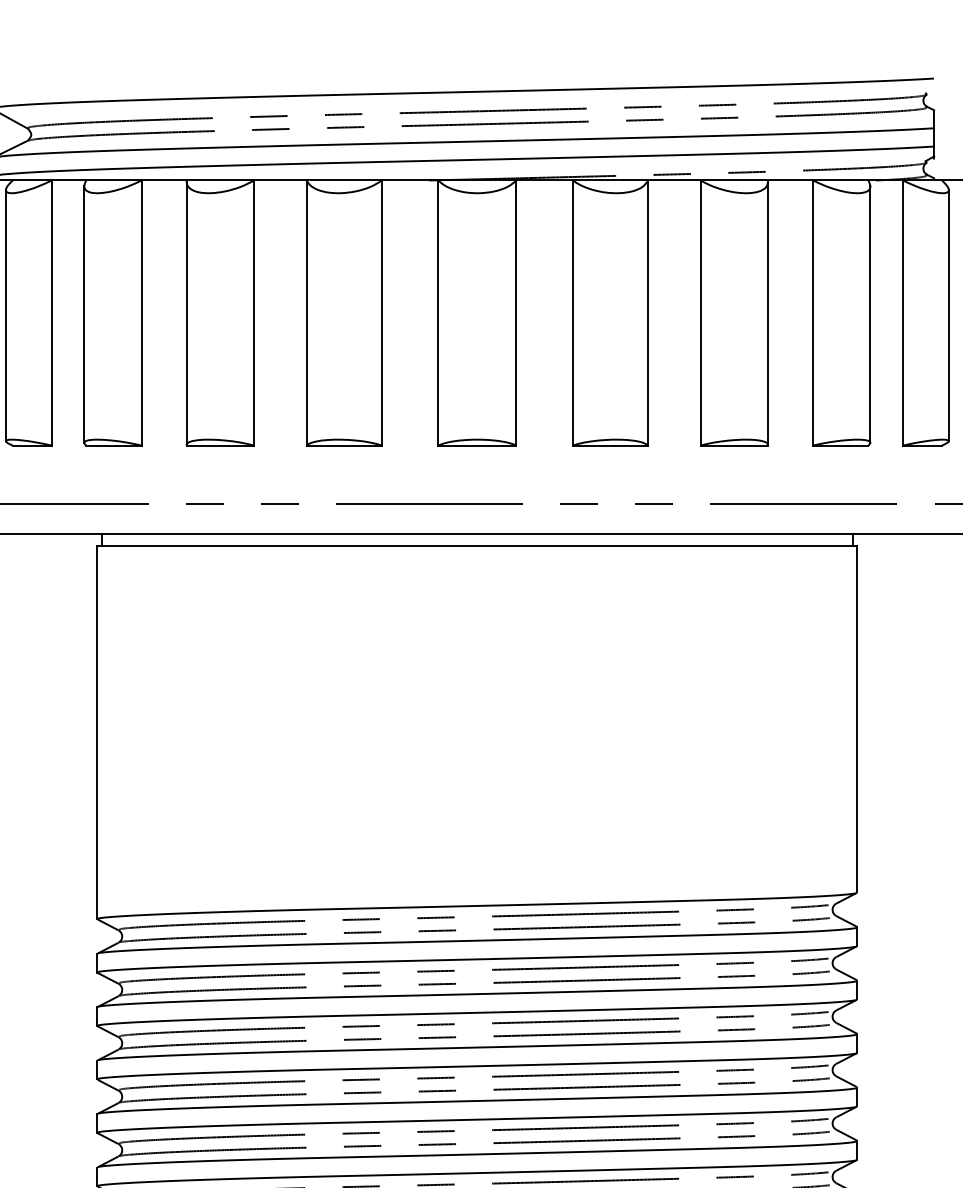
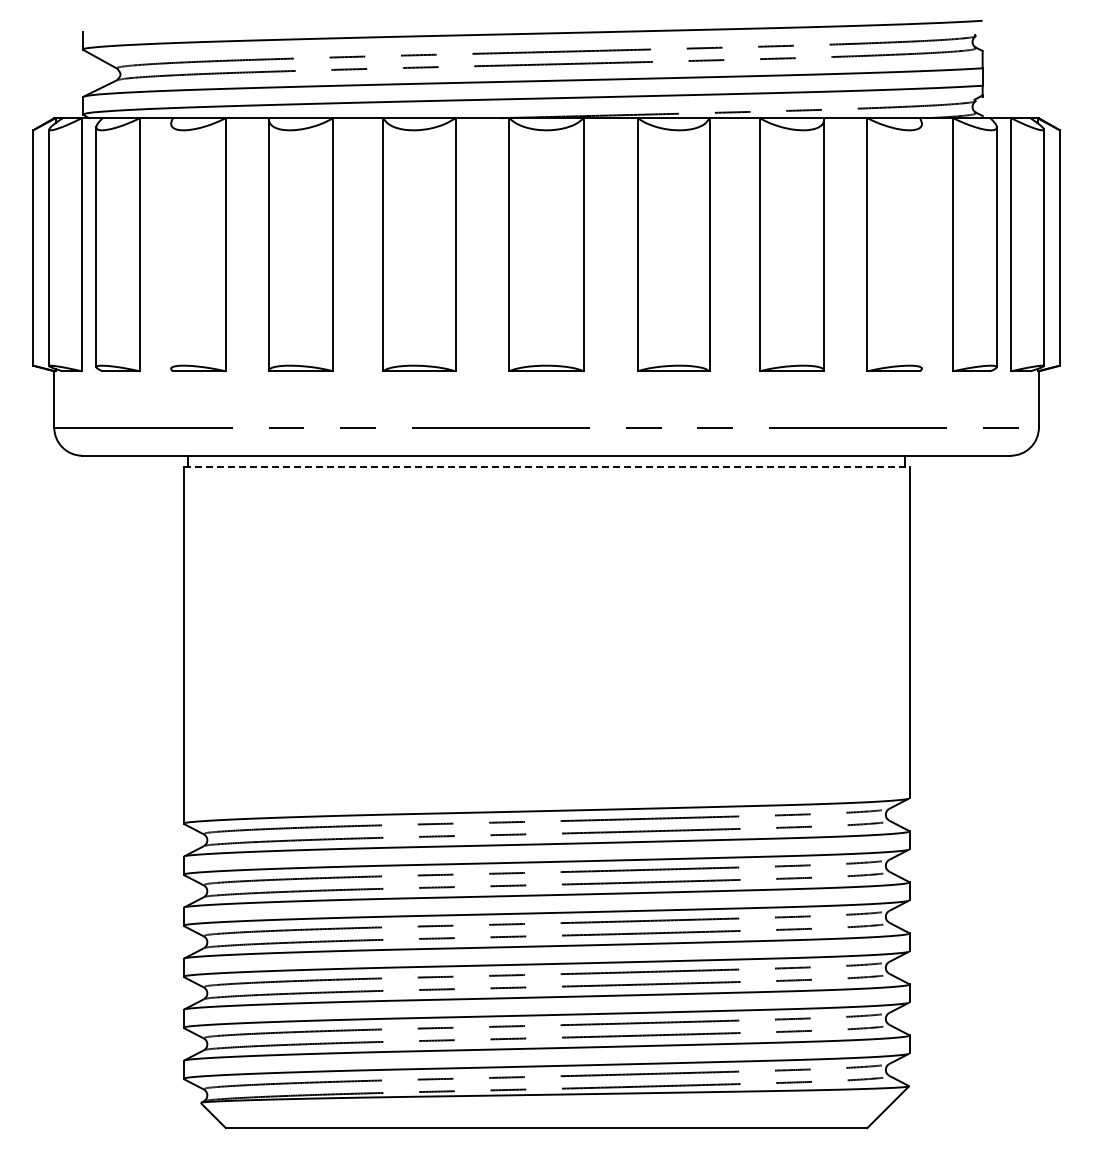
line: (84, 313) -> (171, 245), removed
line: (869, 313) -> (921, 245), removed
line: (477, 546) -> (546, 467), solid -> dashed

